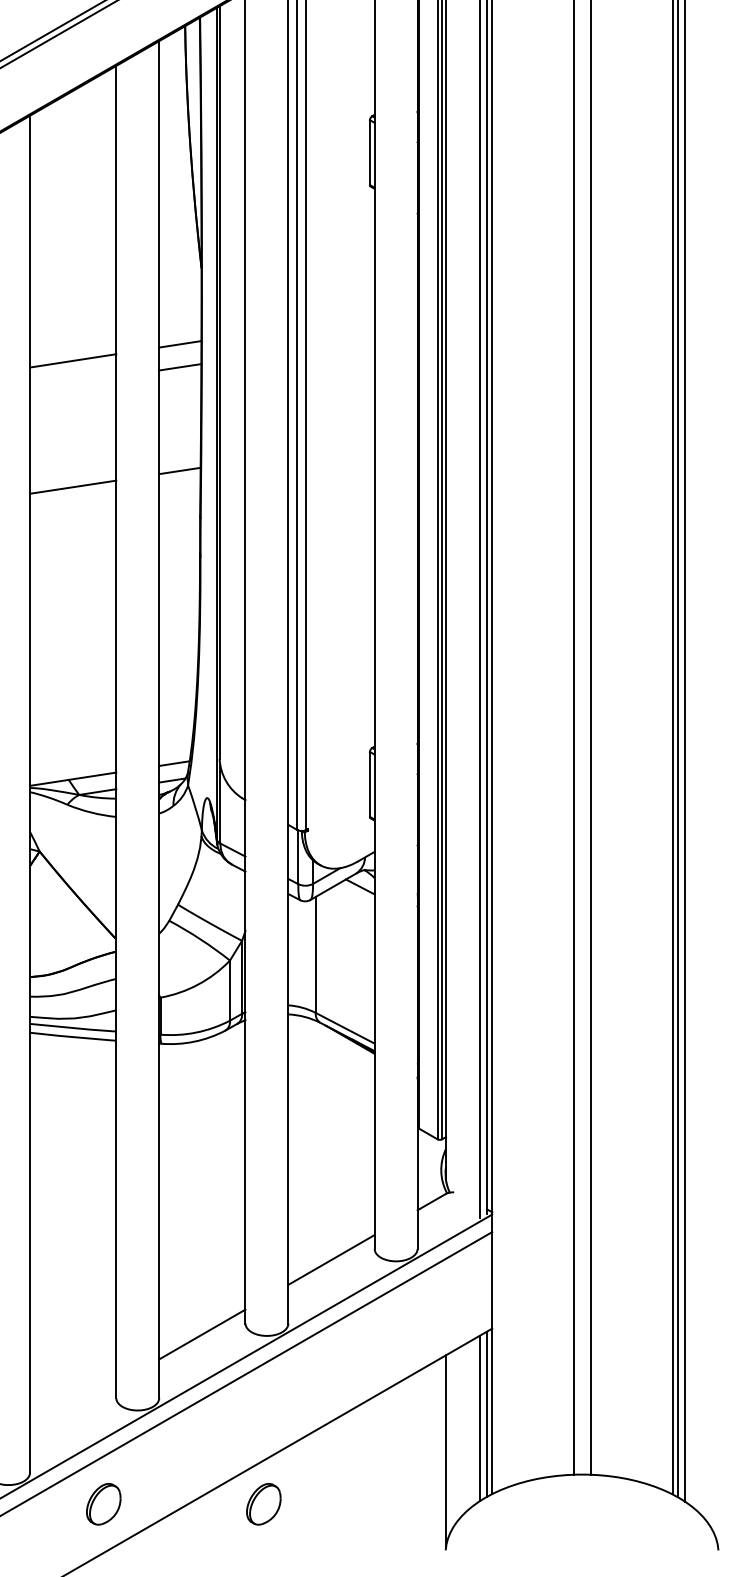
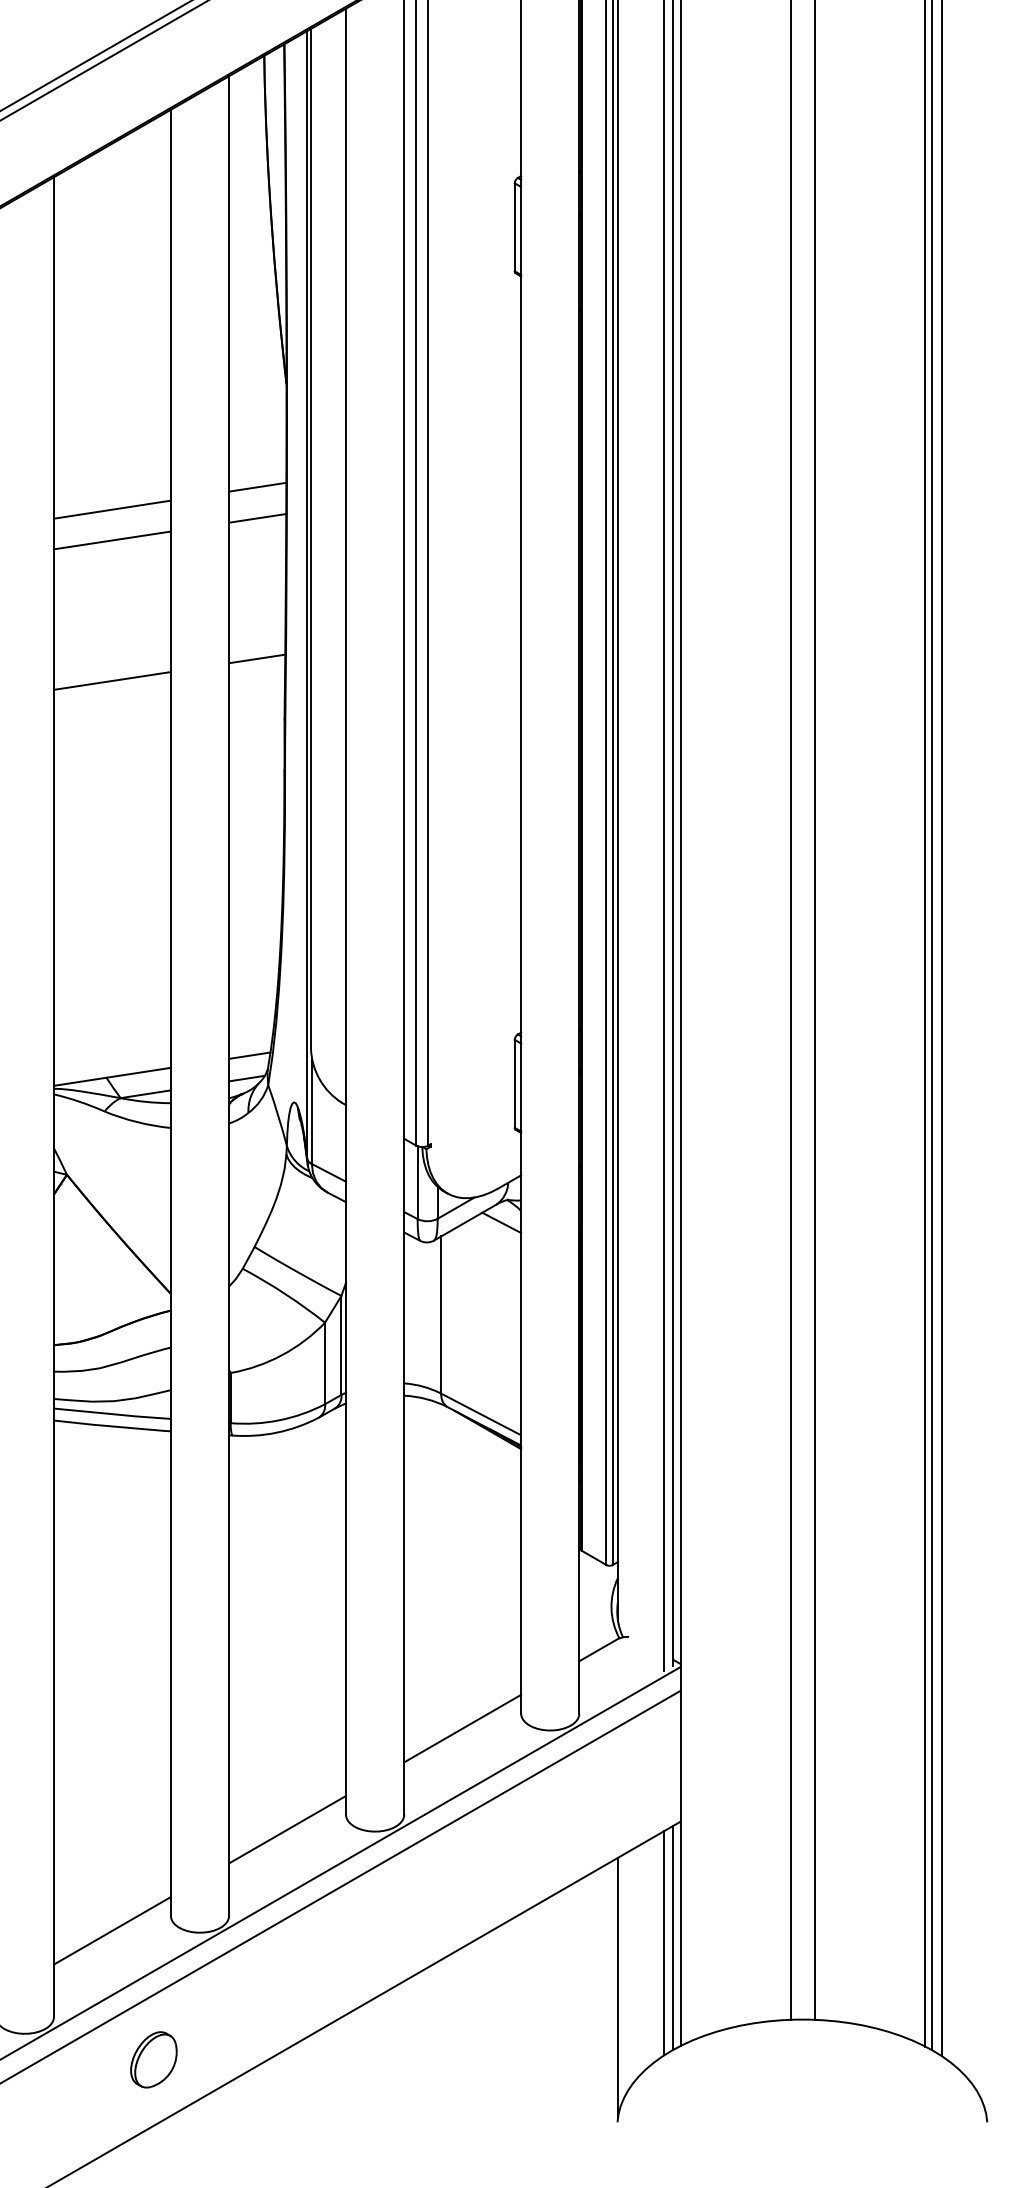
line: (73, 383) -> (112, 540), added
line: (73, 1408) -> (112, 1930), added
part: (263, 1504) -> (370, 2059), removed

